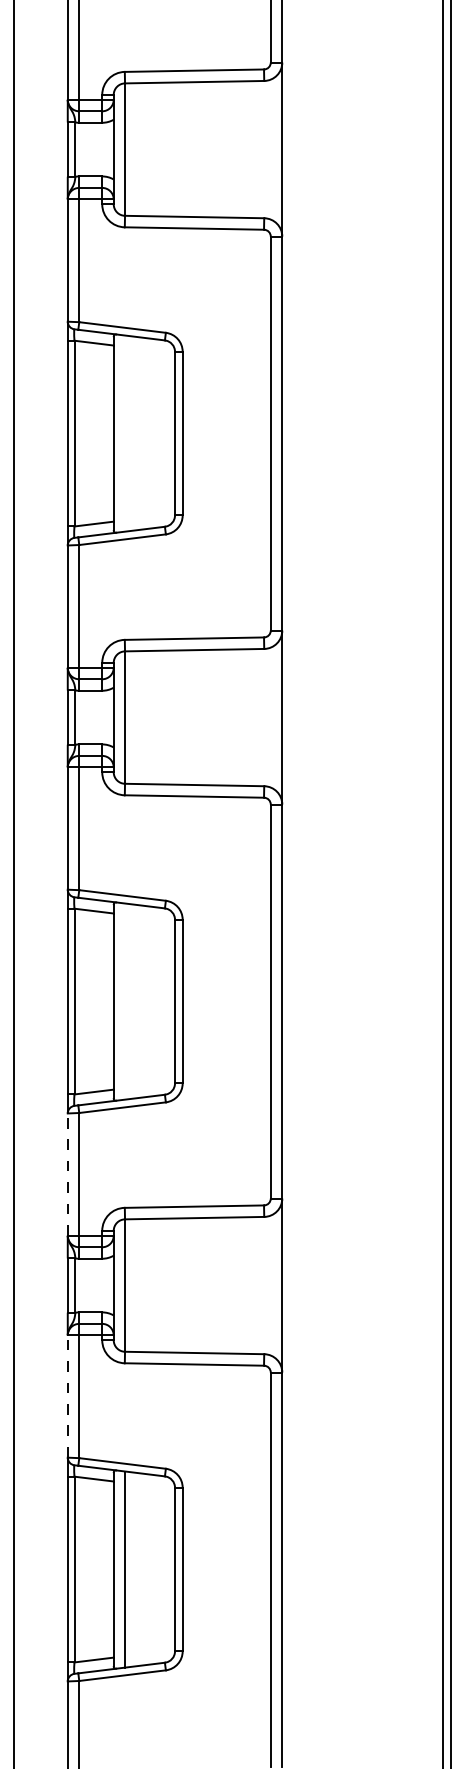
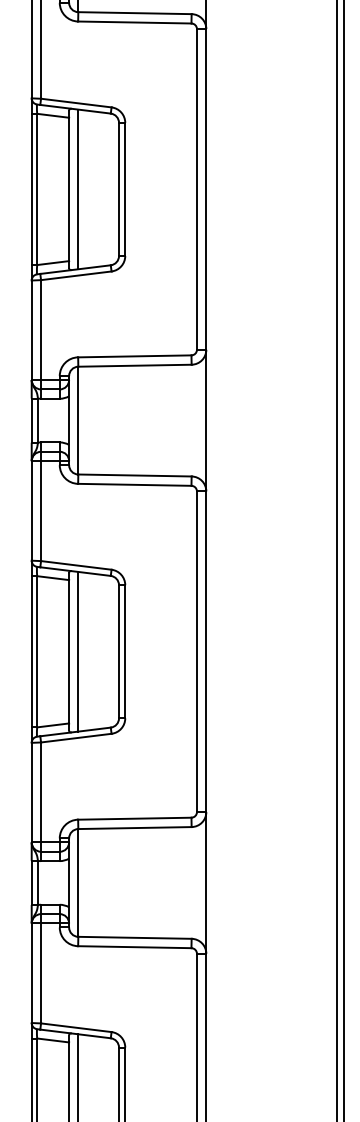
line: (125, 433) -> (78, 189), added
line: (125, 1001) -> (78, 651), added
line: (67, 1174) -> (31, 792), dashed -> solid
line: (67, 1396) -> (31, 973), dashed -> solid

